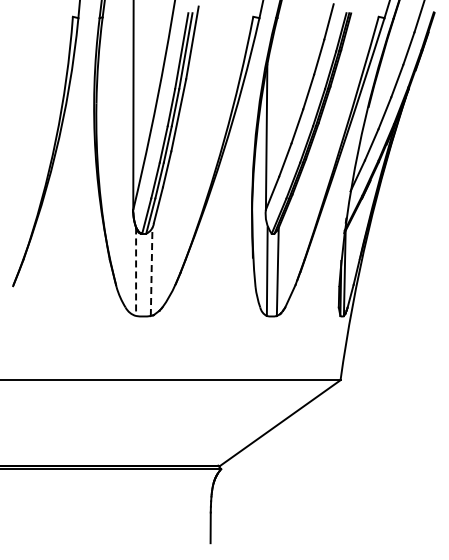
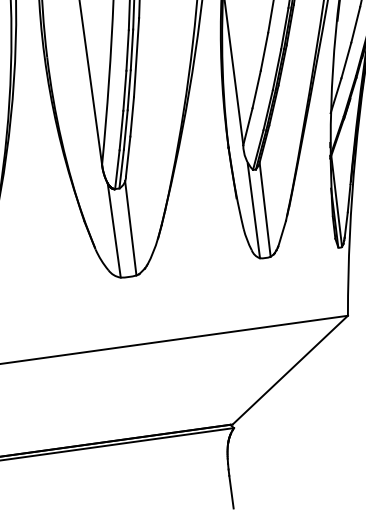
line: (151, 271) -> (130, 227), dashed -> solid
line: (136, 272) -> (114, 231), dashed -> solid

